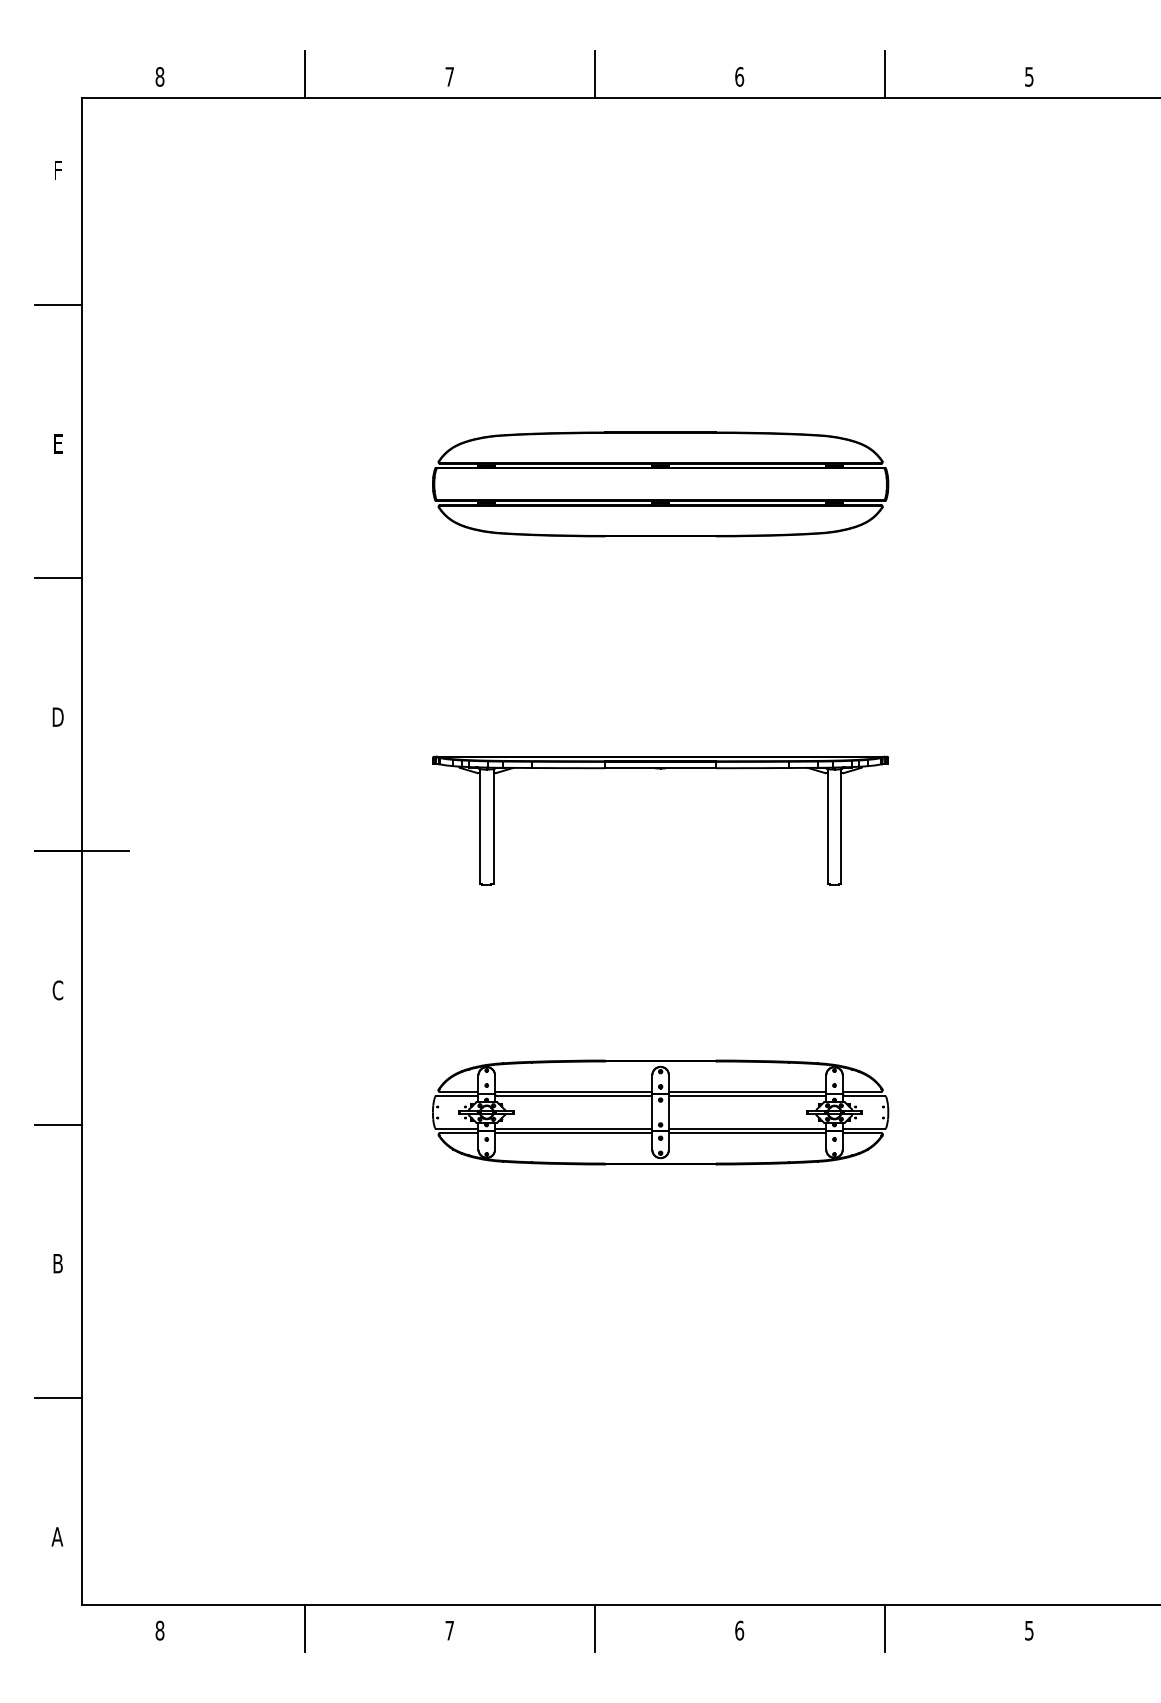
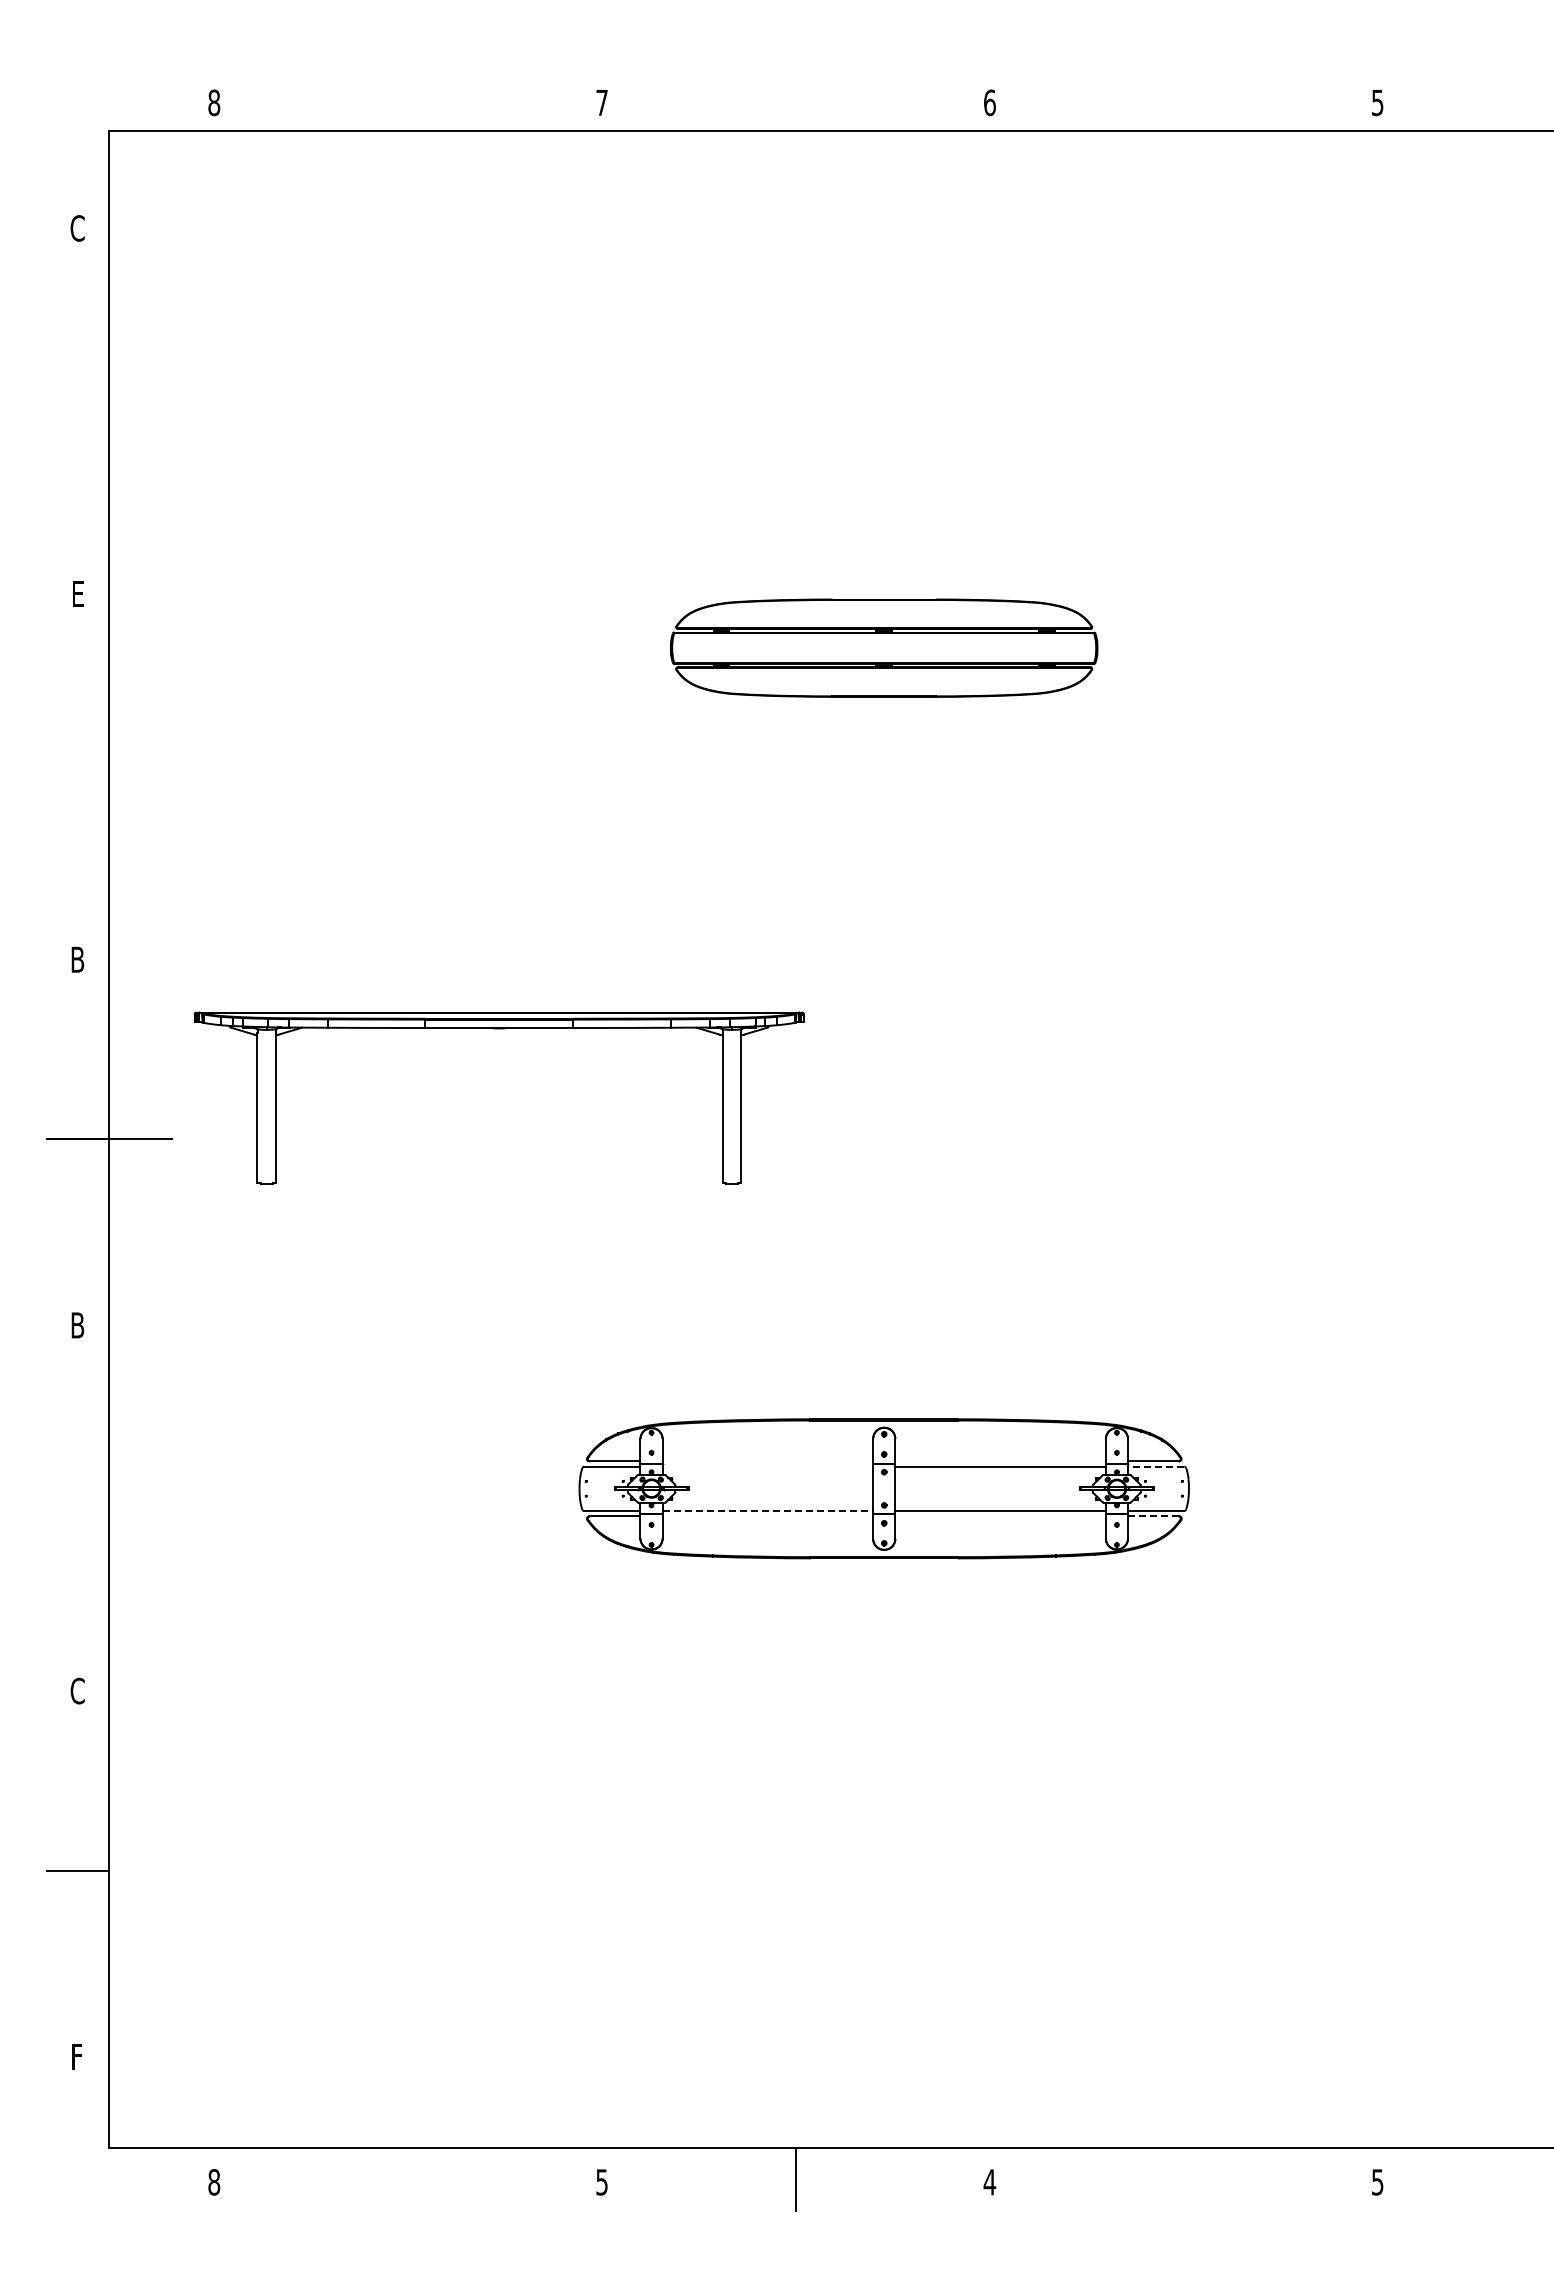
line: (305, 74) -> (408, 99), removed
line: (595, 74) -> (796, 99), removed
line: (884, 74) -> (1184, 99), removed
text: (57, 170) -> (77, 228), F -> C
line: (57, 305) -> (77, 408), removed
part: (660, 483) -> (883, 647), size x0.7
line: (57, 578) -> (77, 773), removed
text: (57, 717) -> (77, 959), D -> B
part: (660, 769) -> (498, 1029), moved
text: (57, 990) -> (77, 1325), C -> B
line: (573, 1092) -> (767, 1461), removed
line: (747, 1092) -> (1000, 1461), removed
line: (573, 1095) -> (767, 1466), removed
line: (863, 1095) -> (1155, 1466), solid -> dashed
line: (57, 1124) -> (77, 1505), removed
line: (574, 1128) -> (768, 1510), solid -> dashed
line: (573, 1133) -> (767, 1516), removed
line: (747, 1133) -> (1000, 1516), removed
line: (861, 1133) -> (1153, 1516), solid -> dashed
text: (57, 1263) -> (77, 1690), B -> C
text: (57, 1536) -> (76, 2056), A -> F
line: (305, 1627) -> (408, 2178), removed
line: (884, 1627) -> (1184, 2178), removed
text: (449, 1630) -> (601, 2182), 7 -> 5
text: (739, 1630) -> (989, 2182), 6 -> 4

